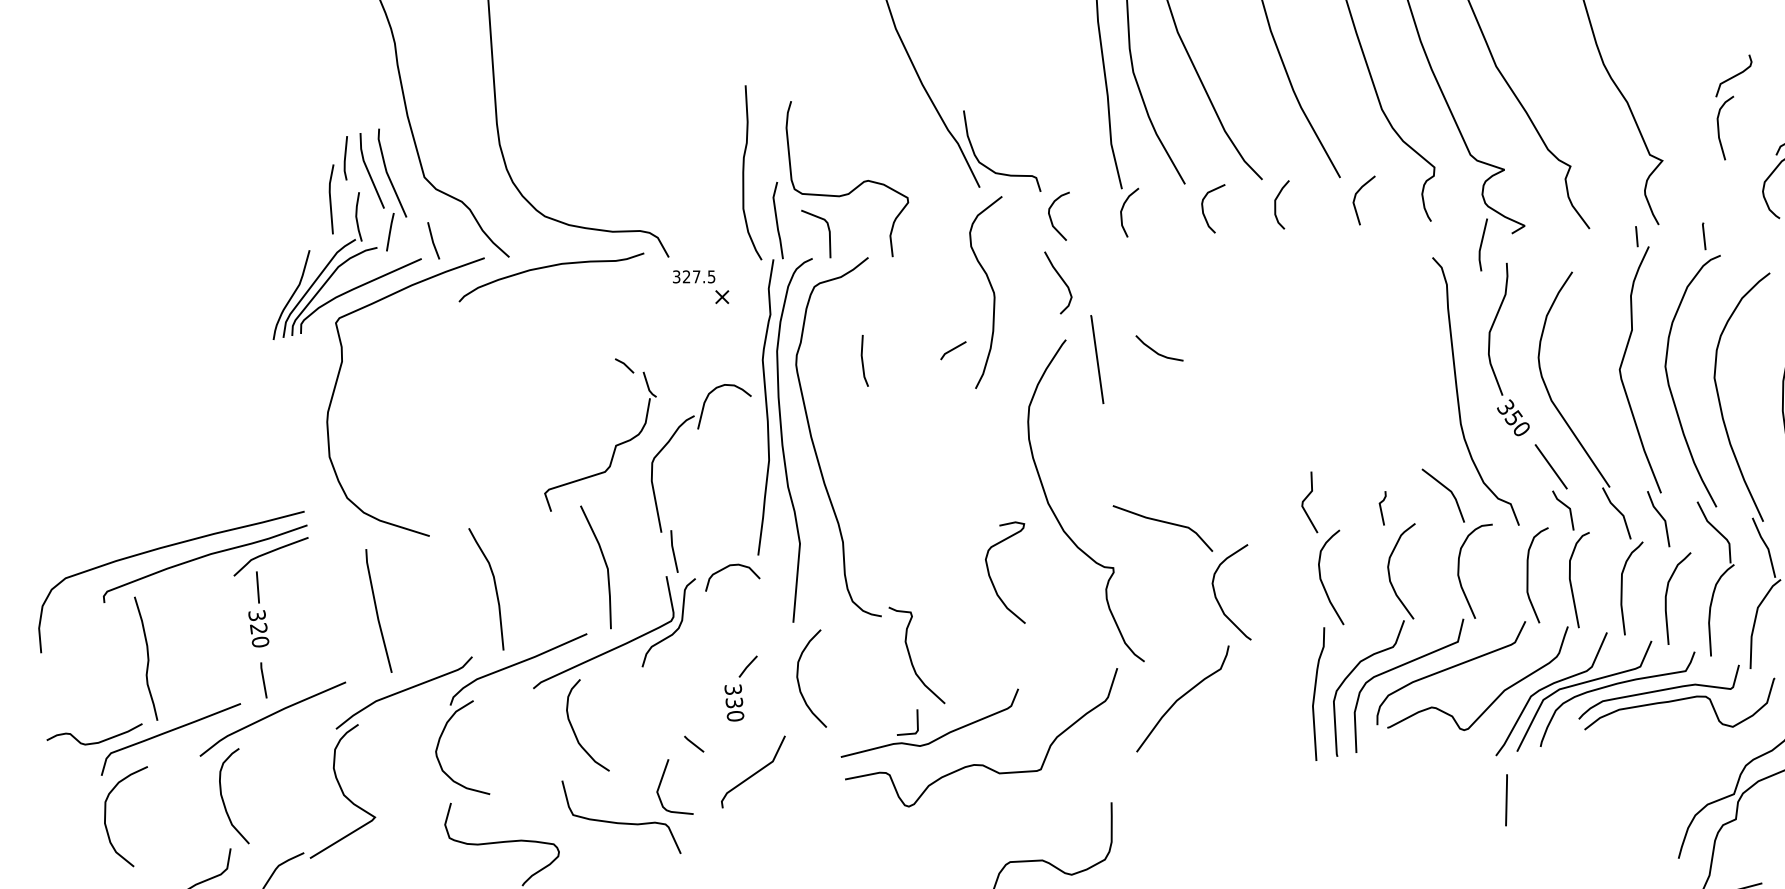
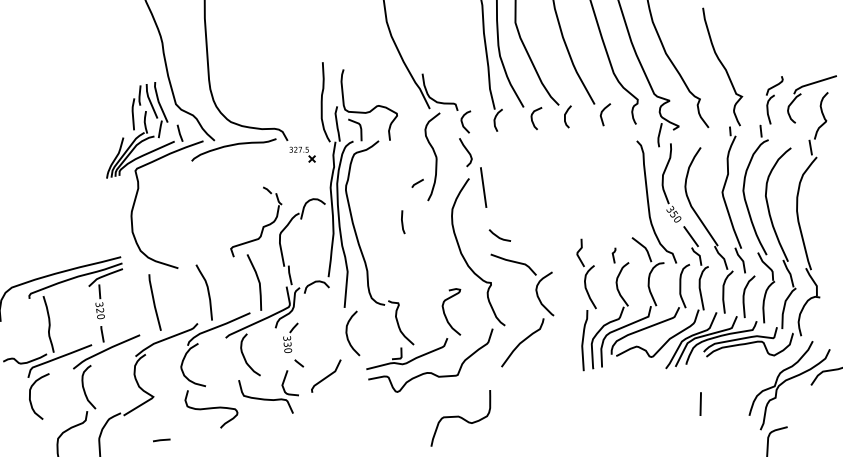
part: (1733, 107) -> (774, 100), moved
line: (1158, 350) -> (499, 236), moved
line: (865, 361) -> (403, 222), moved
curve: (992, 575) -> (445, 313), moved
part: (740, 687) -> (290, 337), moved
line: (1506, 798) -> (700, 403), moved

